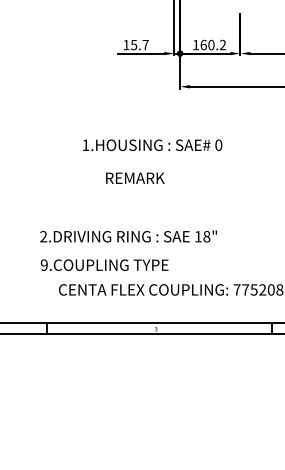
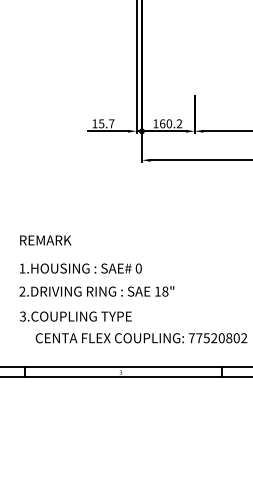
text: (152, 145) -> (80, 268), moved
text: (135, 178) -> (45, 240), moved
text: (44, 265) -> (23, 316), 9.COUPLING -> 3.COUPLING

